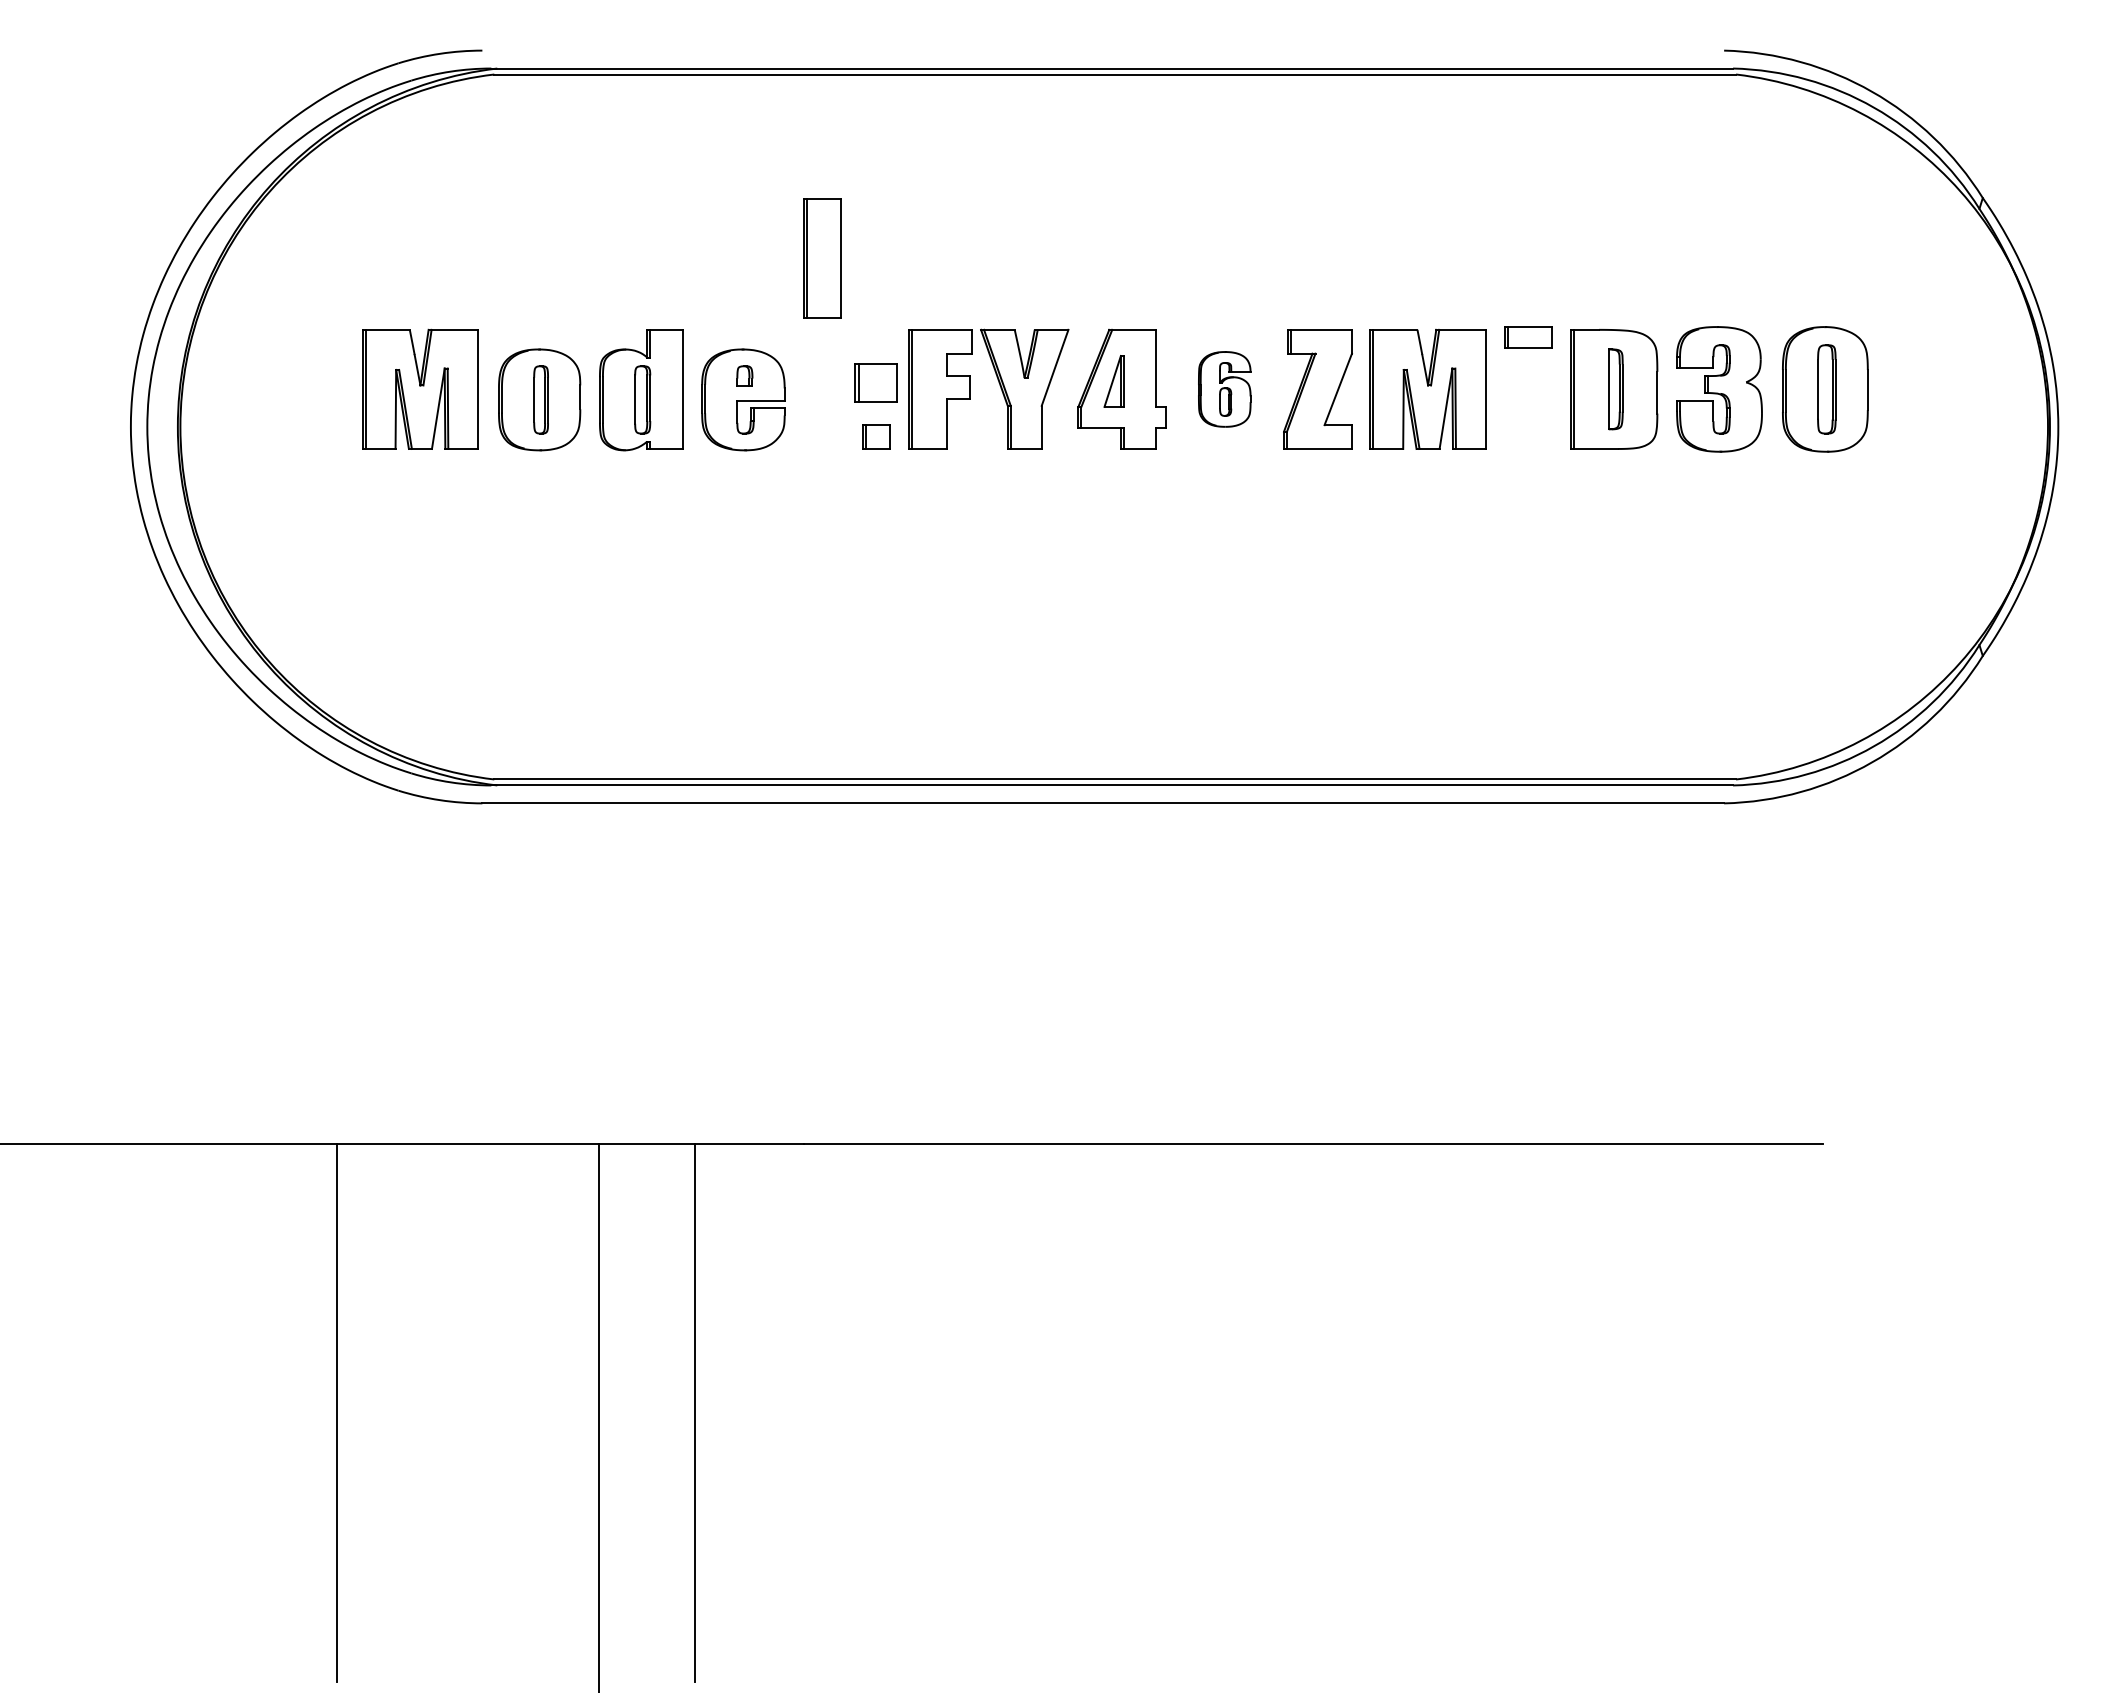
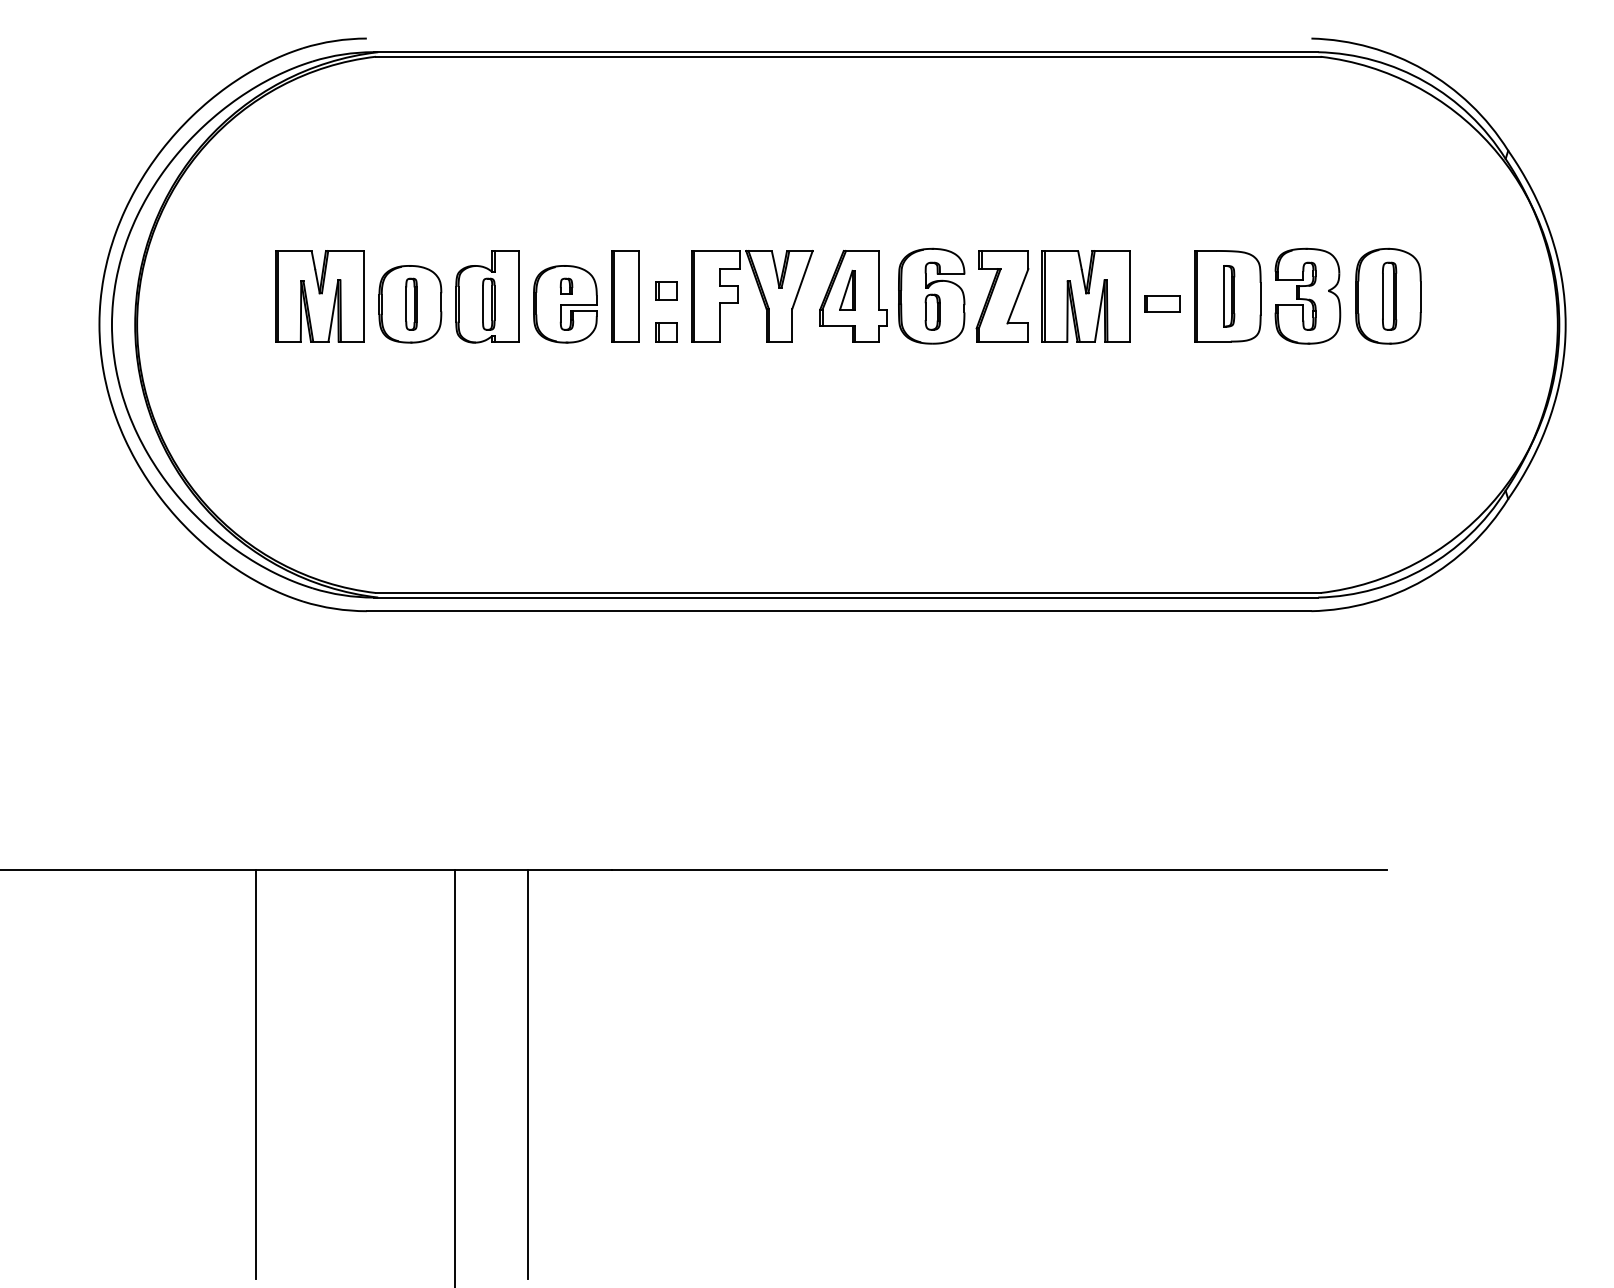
part: (822, 258) -> (625, 296), moved
part: (1528, 337) -> (1162, 303), moved
part: (876, 381) -> (666, 290), size x0.62
part: (1224, 389) -> (931, 296), size x1.67

